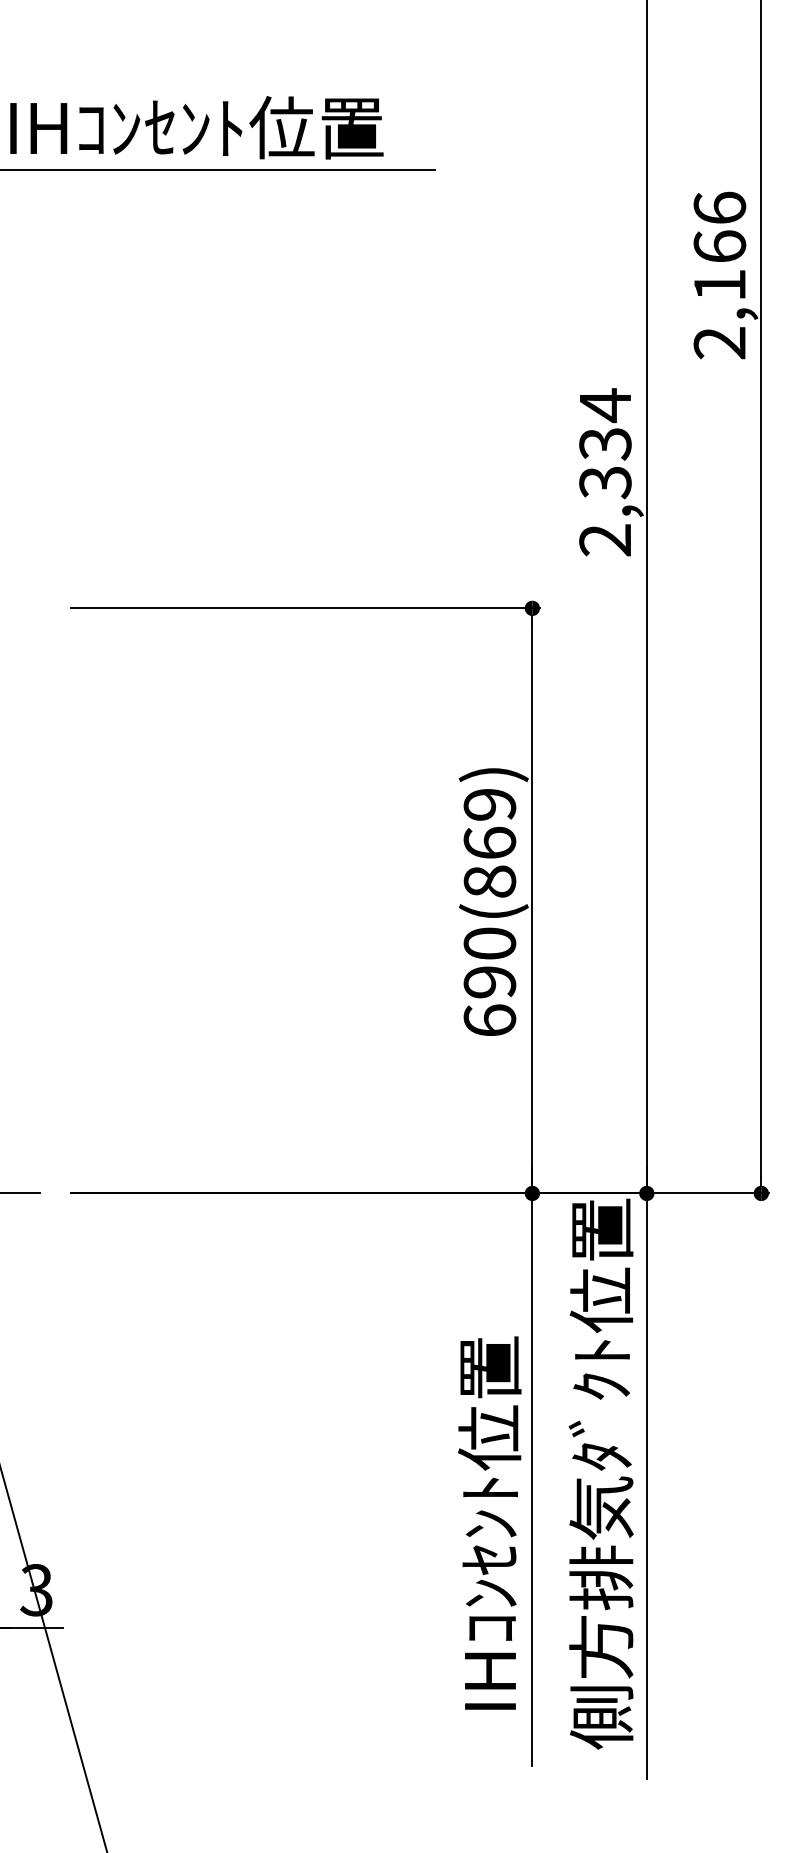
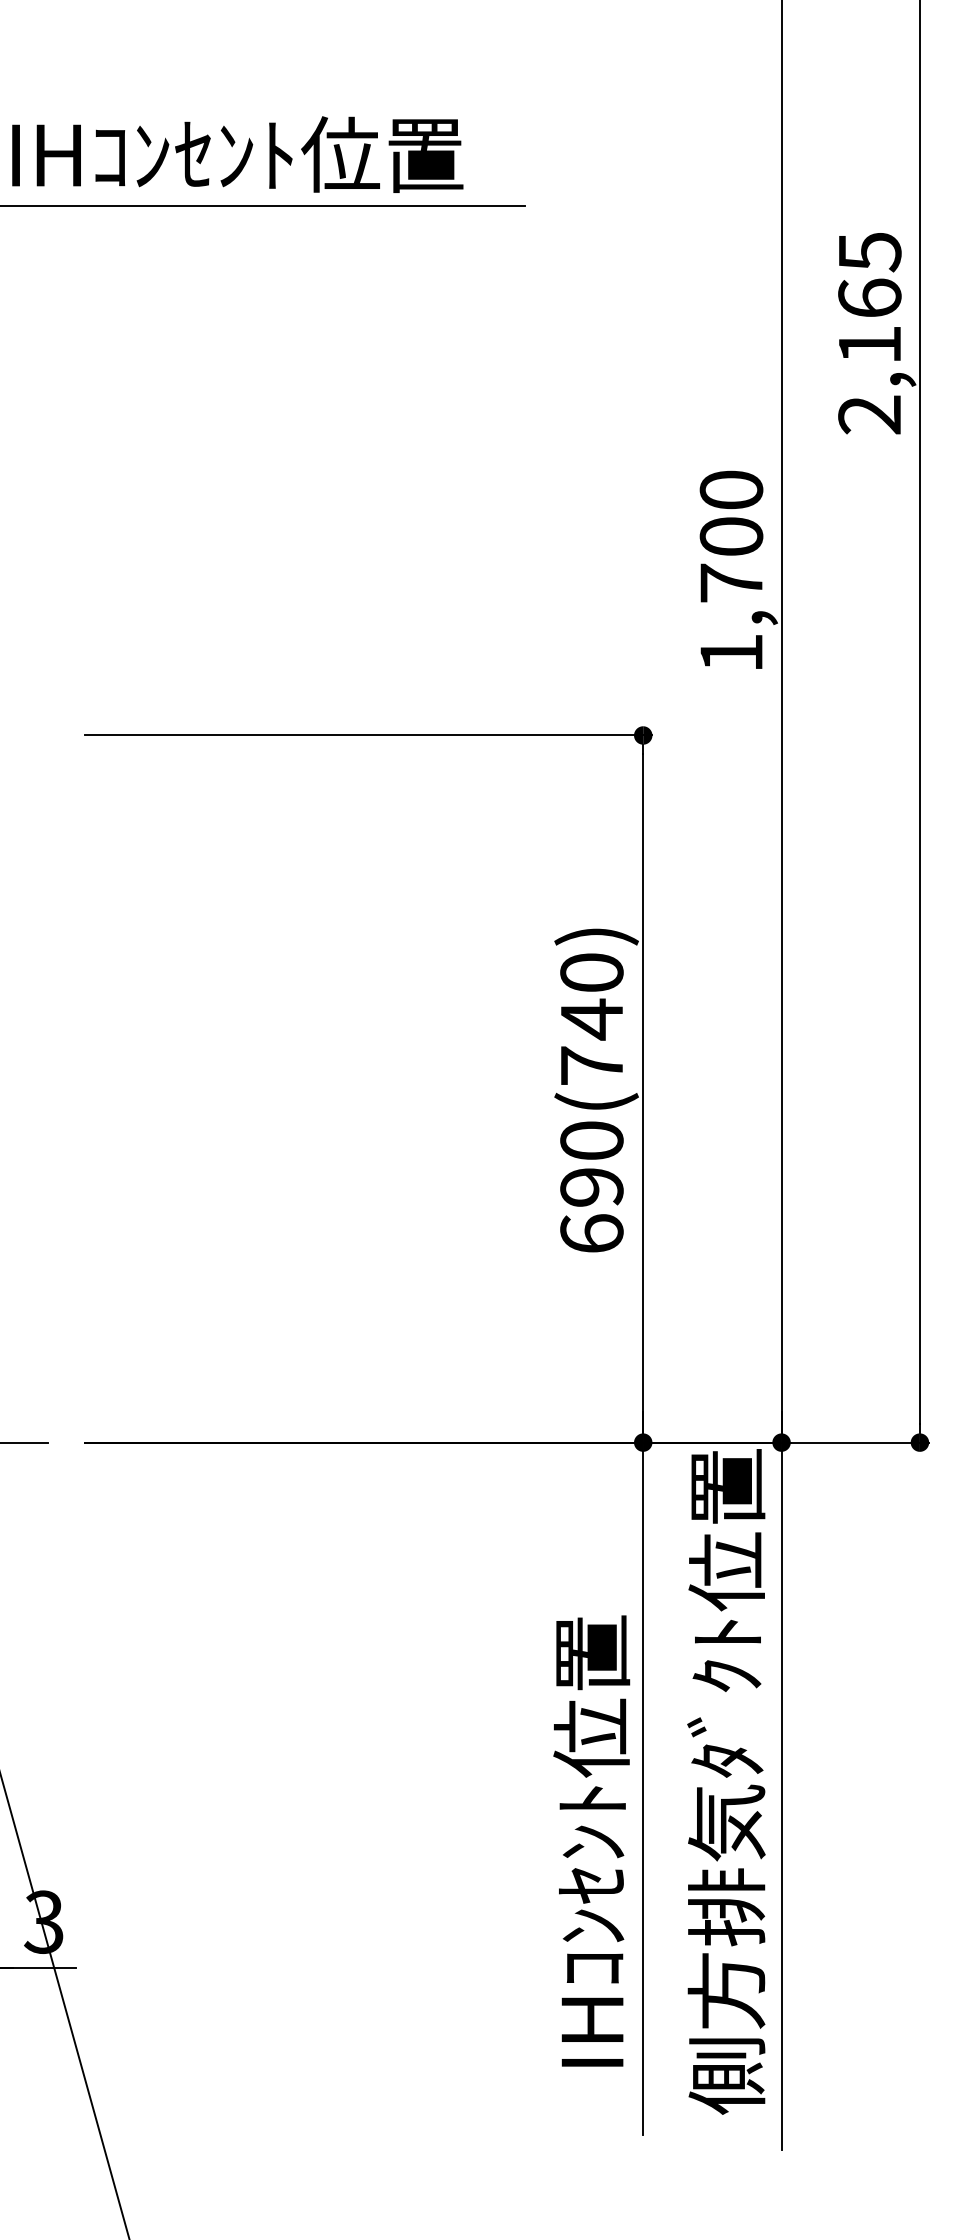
text: (719, 208) -> (869, 252), 2,166 -> 2,165
text: (605, 471) -> (731, 570), 2,334 -> 1,700
text: (489, 843) -> (591, 1019), 690(869) -> 690(740)

